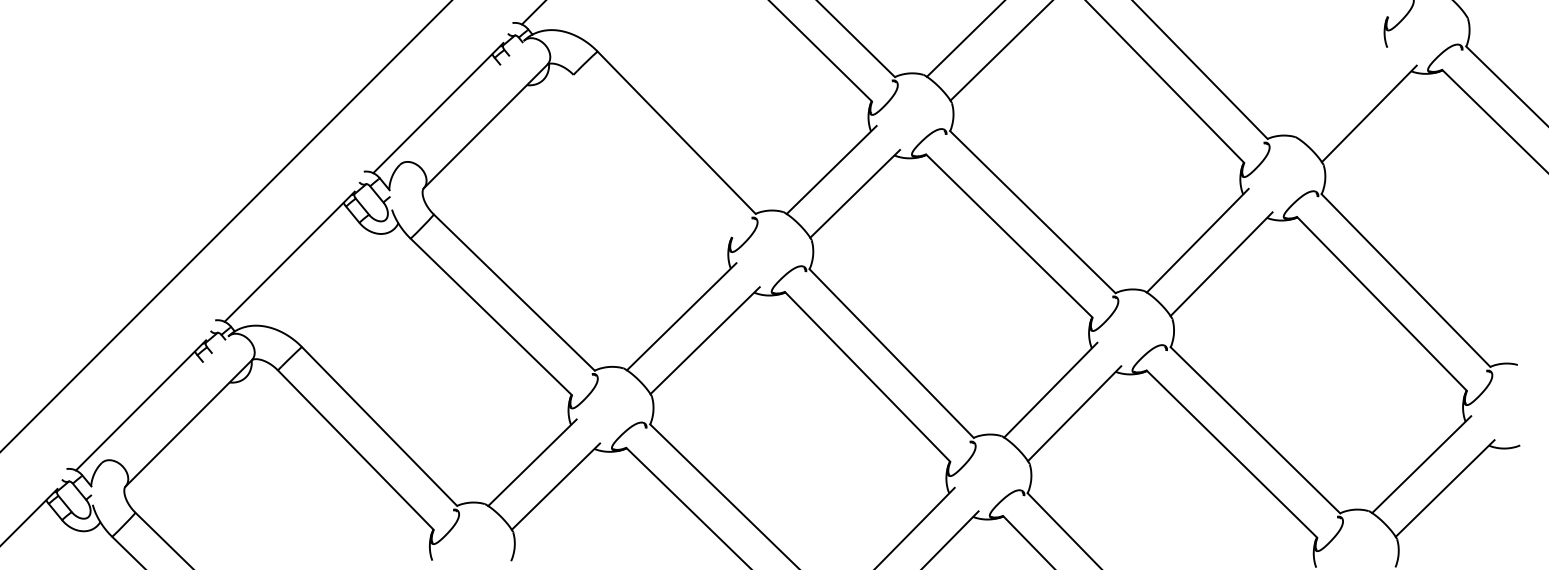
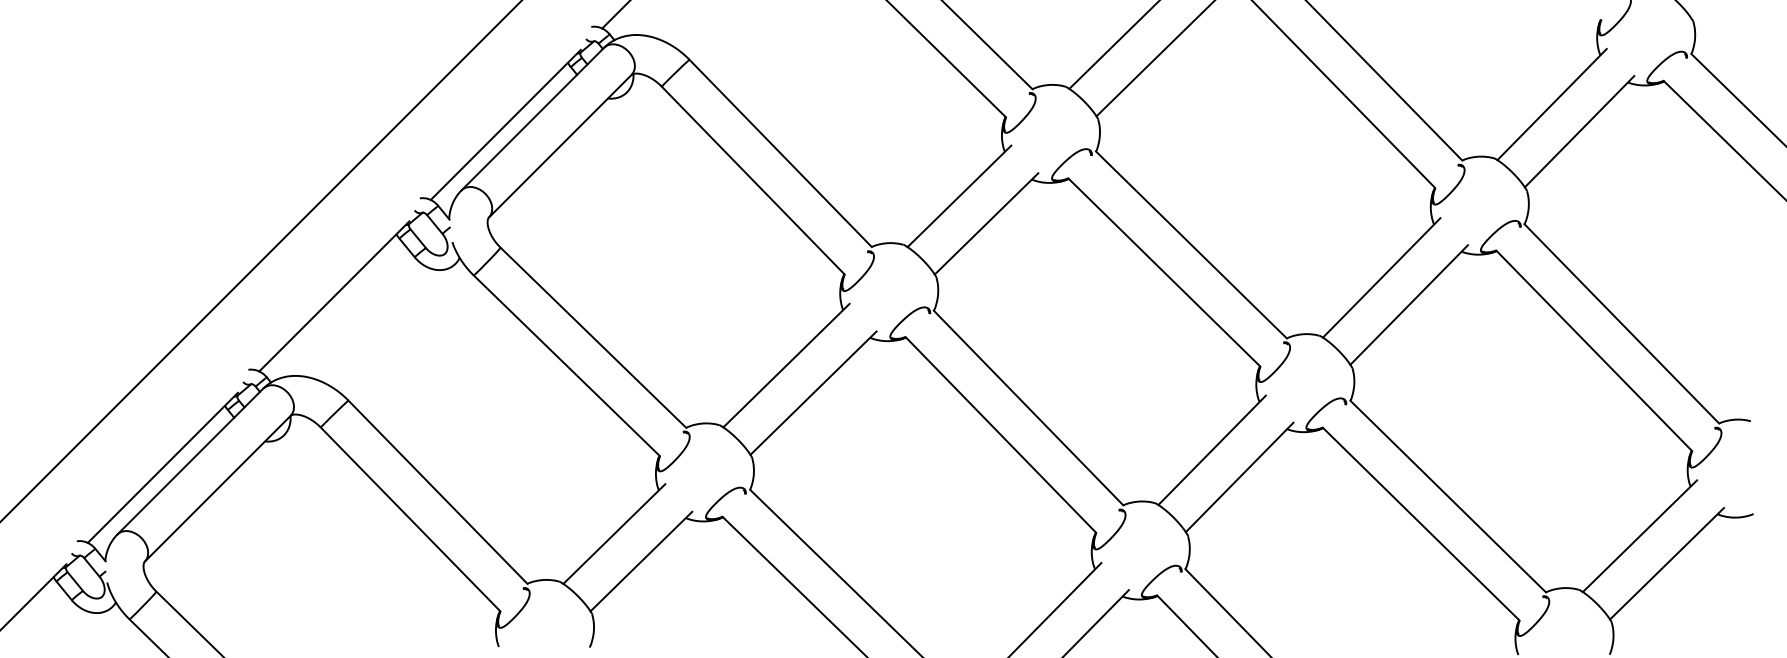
line: (1344, 90) -> (1551, 104), added
line: (461, 102) -> (532, 118), added
line: (652, 156) -> (752, 180), added
line: (164, 399) -> (190, 461), added

